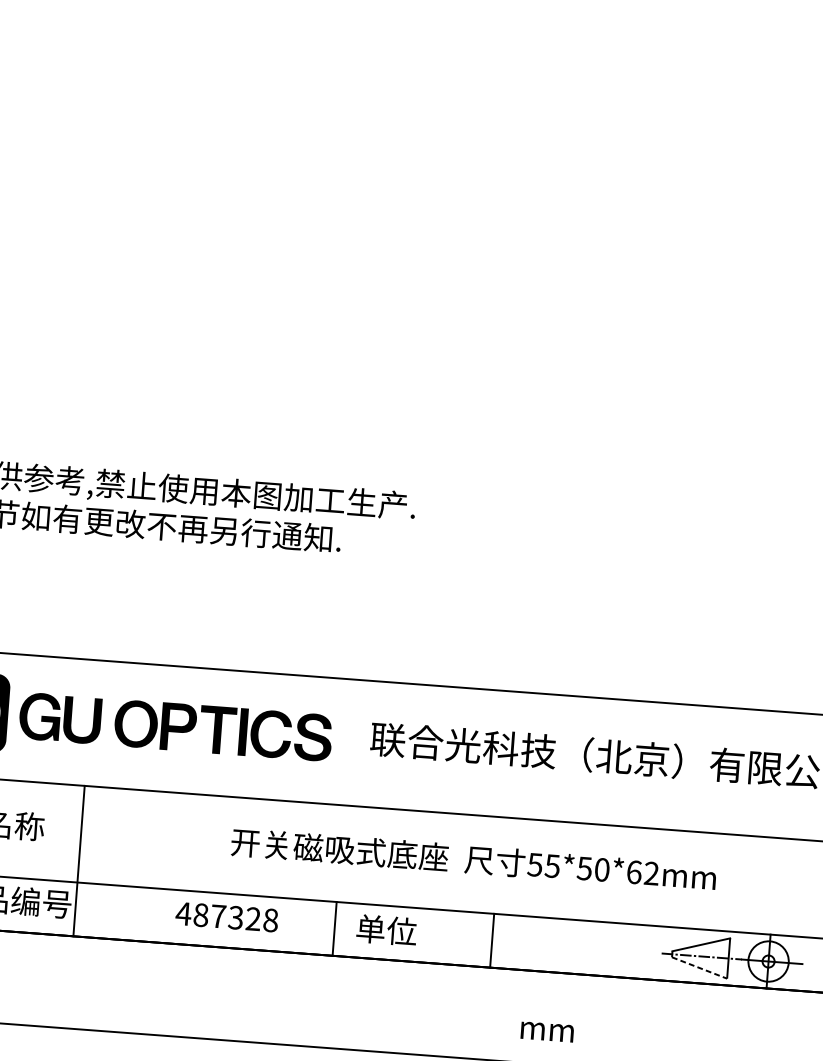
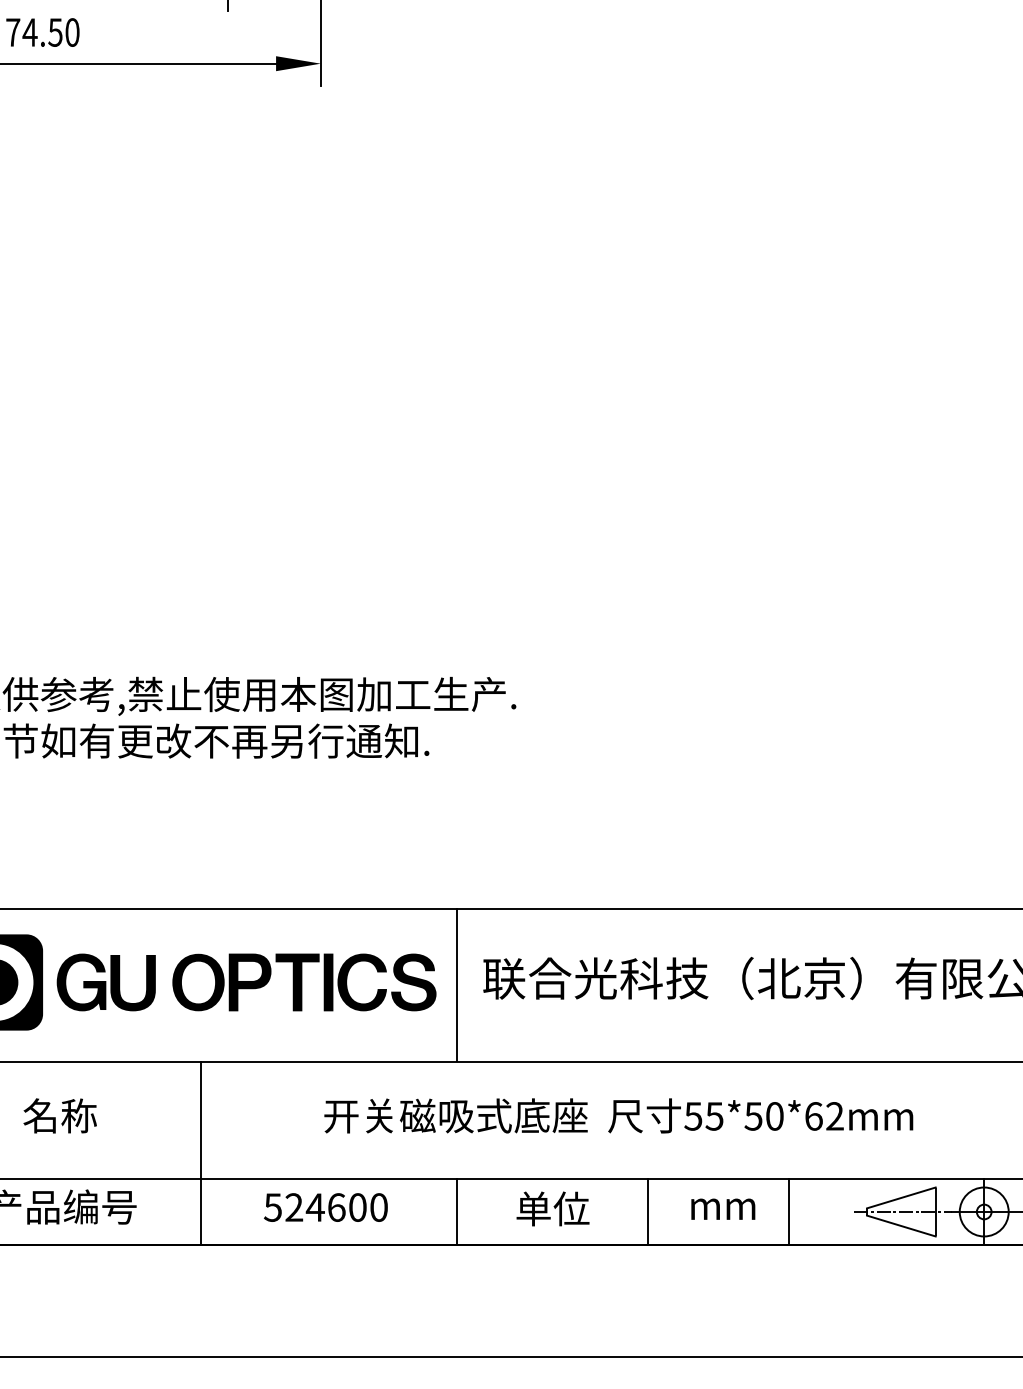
line: (348, 741) -> (456, 984), added
line: (78, 860) -> (200, 1152), moved
text: (226, 917) -> (325, 1207), 487328 -> 524600
text: (386, 929) -> (552, 1208), moved
line: (607, 949) -> (788, 1211), added
line: (699, 968) -> (901, 1226), dashed -> solid
text: (547, 1031) -> (723, 1208), moved

